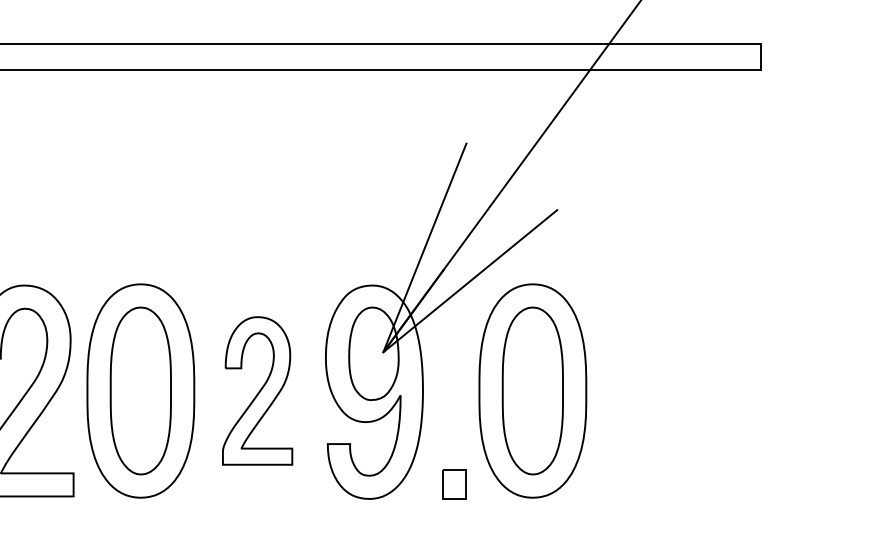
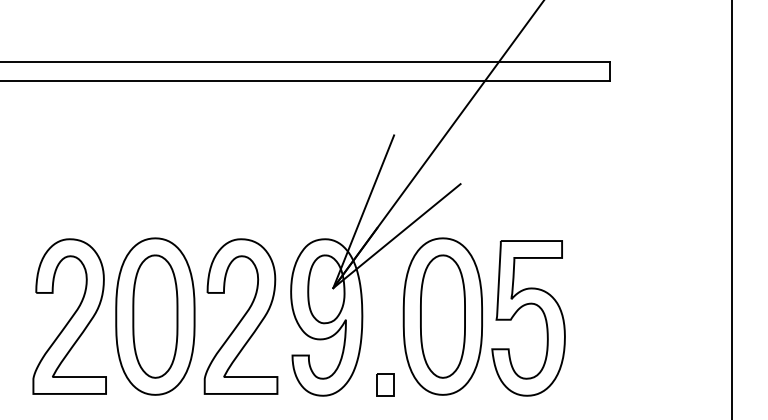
part: (639, 379) -> (521, 308), added
part: (256, 390) -> (240, 316), size x1.43

